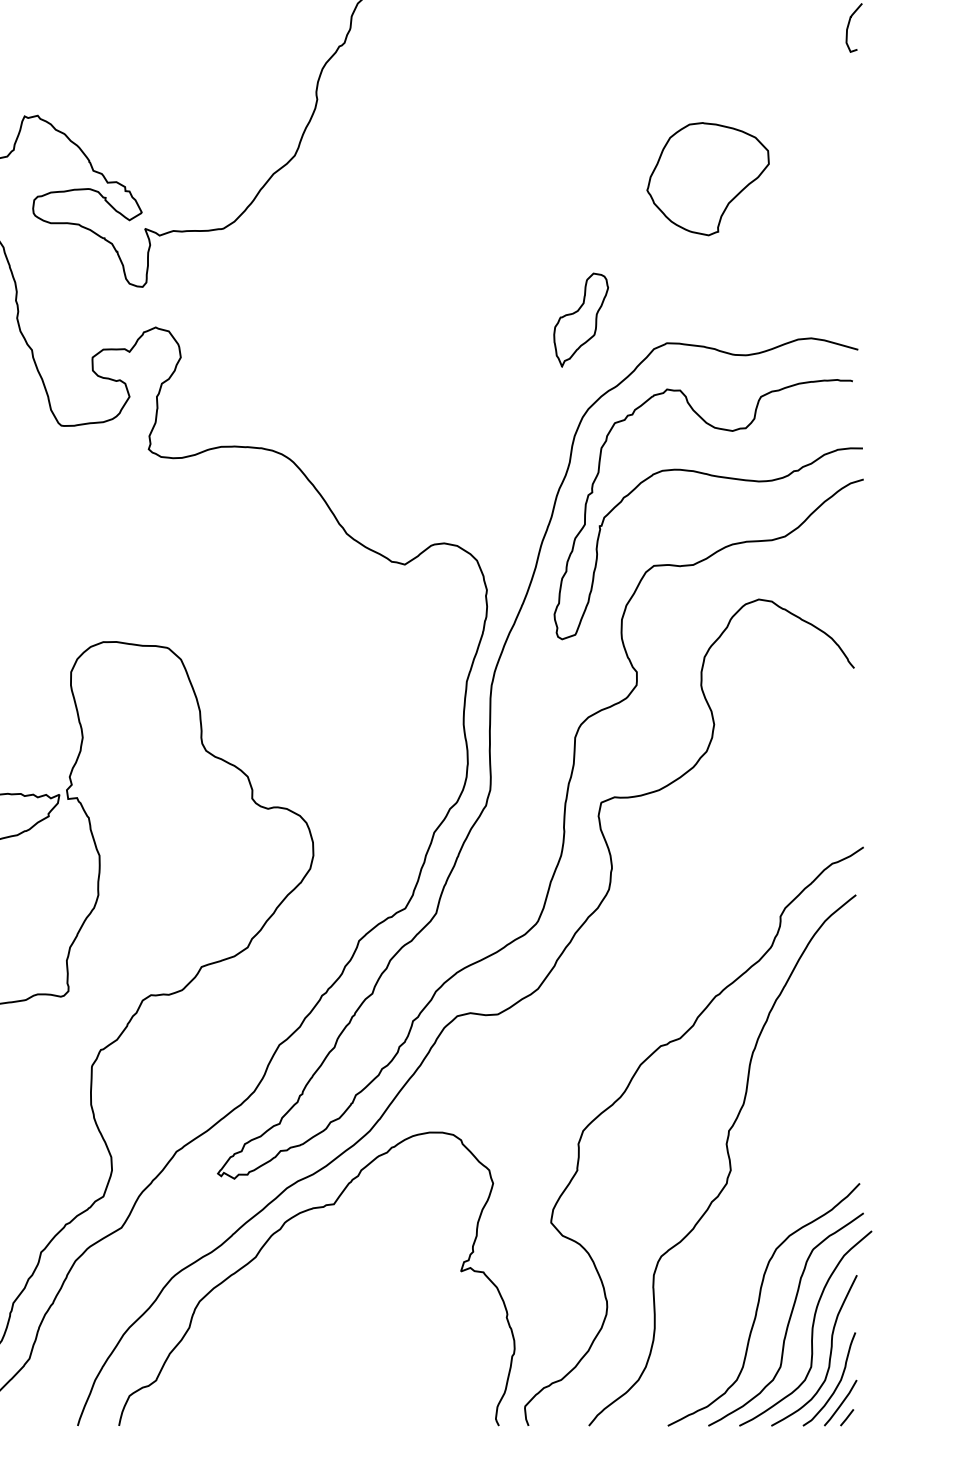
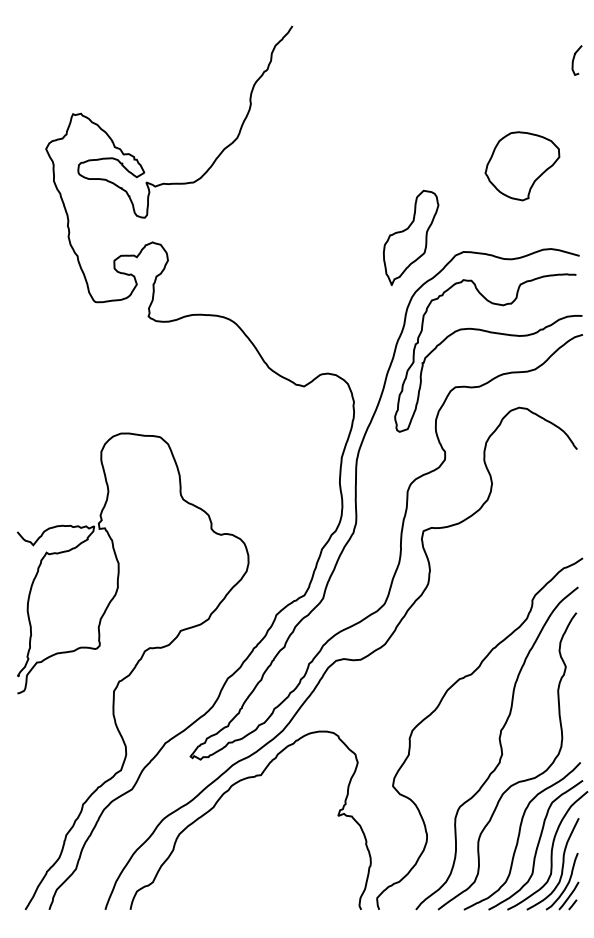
part: (708, 179) -> (522, 166), moved
part: (581, 319) -> (411, 237), size x1.67
curve: (756, 1214) -> (517, 781), added

